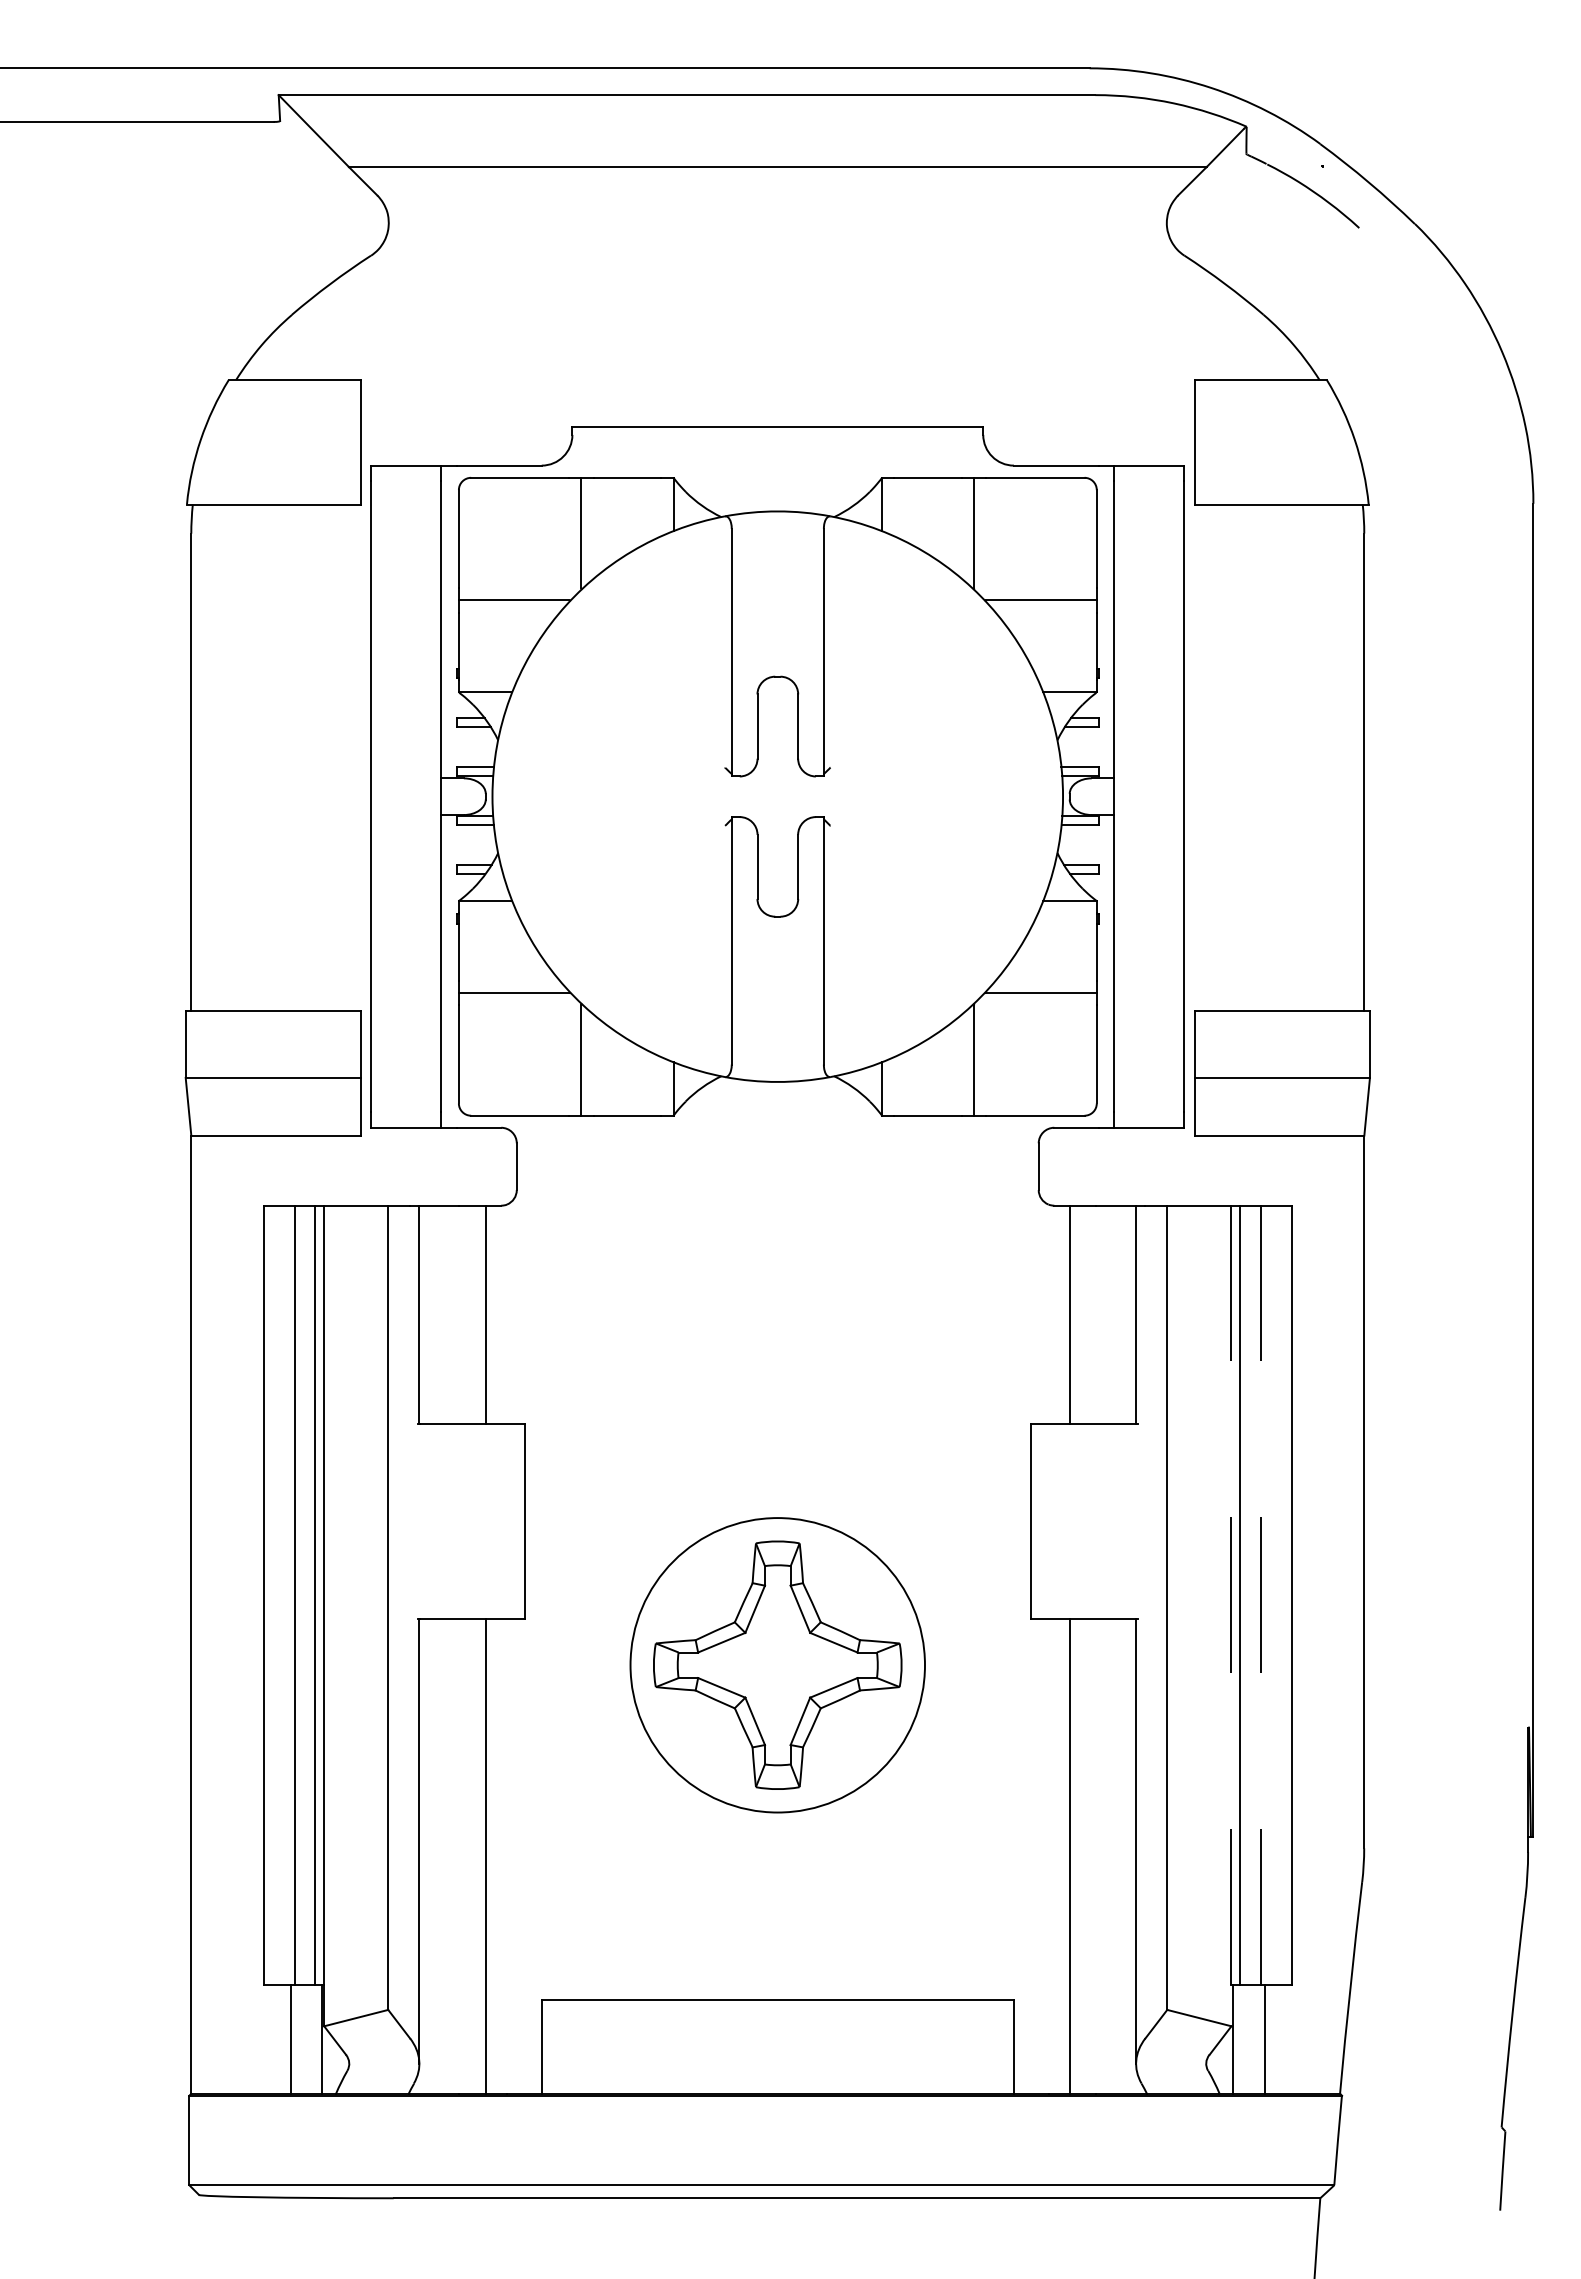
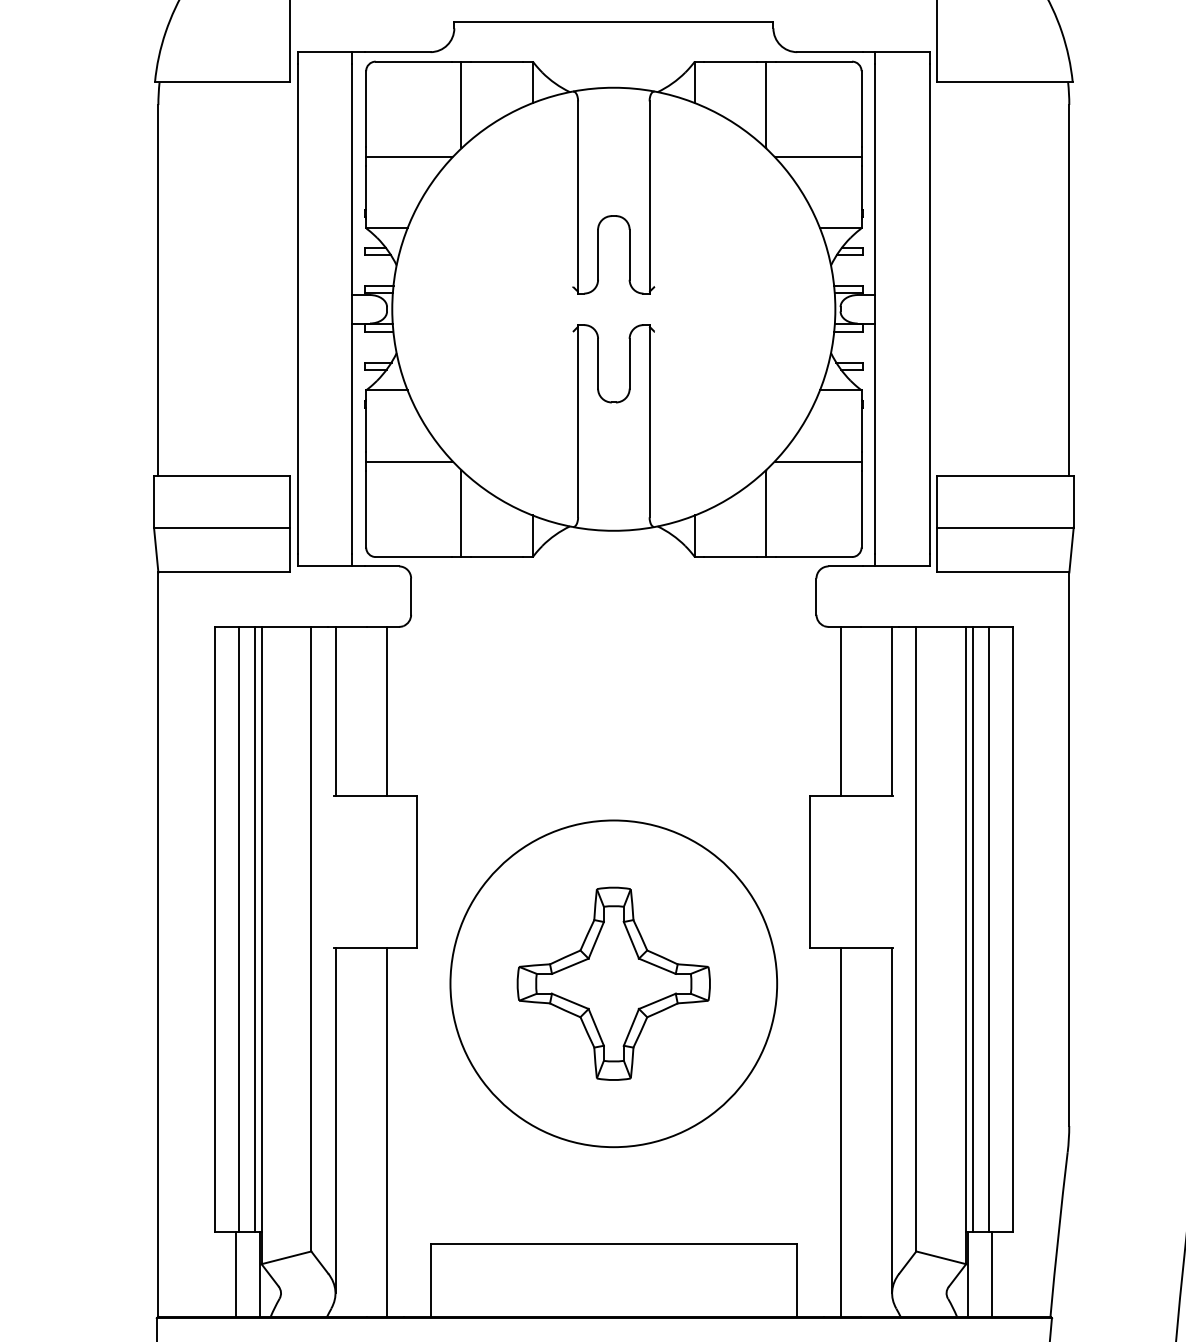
line: (1260, 1595) -> (988, 929), dashed -> solid
line: (1231, 1616) -> (966, 945), dashed -> solid
circle: (777, 1664) -> (613, 983), size x1.43

